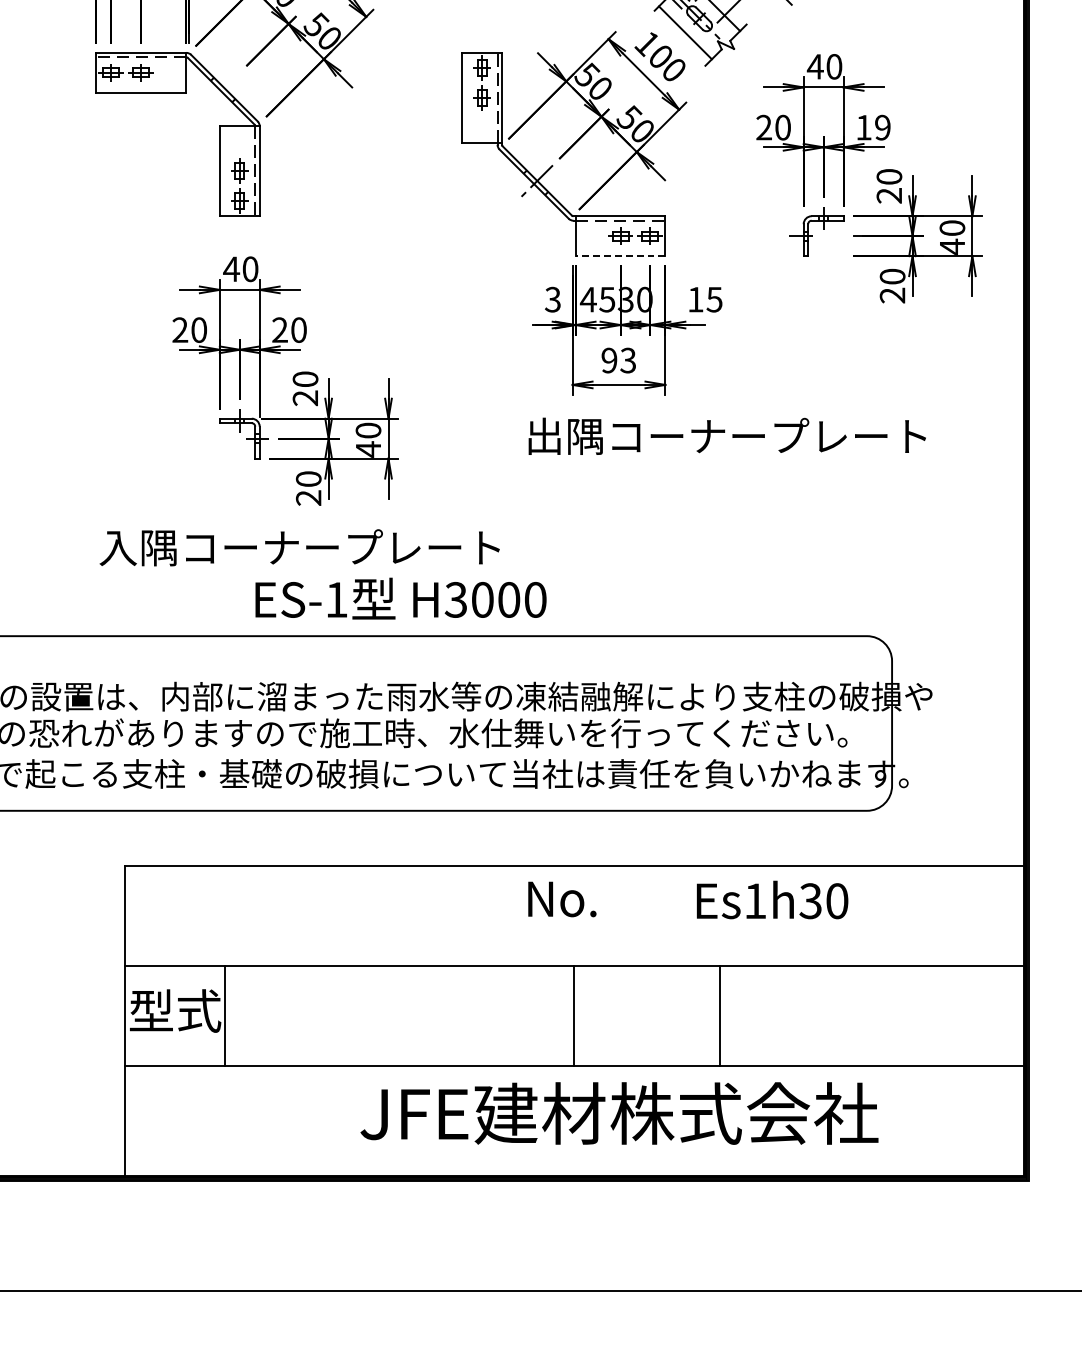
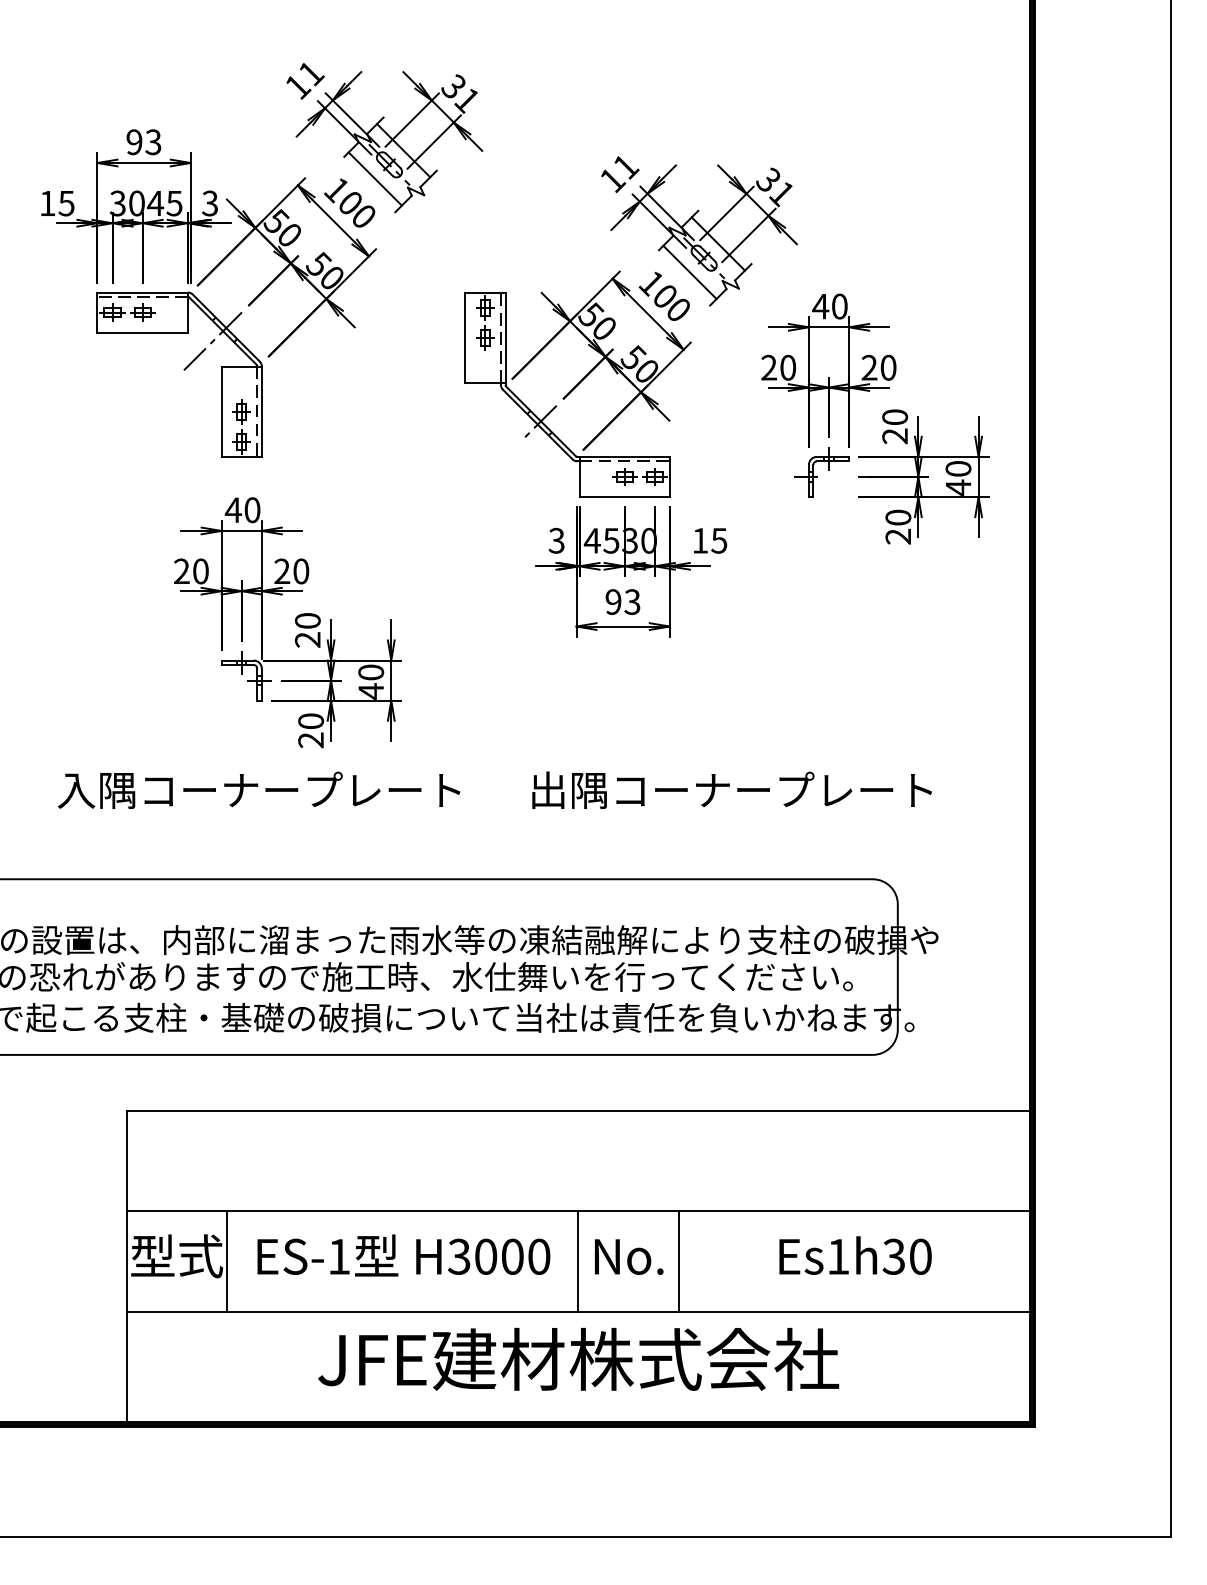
line: (210, 101) -> (212, 341), added
text: (872, 127) -> (878, 367), 19 -> 20
line: (620, 256) -> (624, 497), dashed -> solid
text: (726, 435) -> (731, 789), moved
text: (299, 546) -> (258, 789), moved
text: (400, 598) -> (403, 1255), moved
text: (562, 898) -> (629, 1256), moved
text: (772, 899) -> (855, 1255), moved
line: (719, 1016) -> (678, 1261), moved
text: (619, 1113) -> (578, 1359), moved

